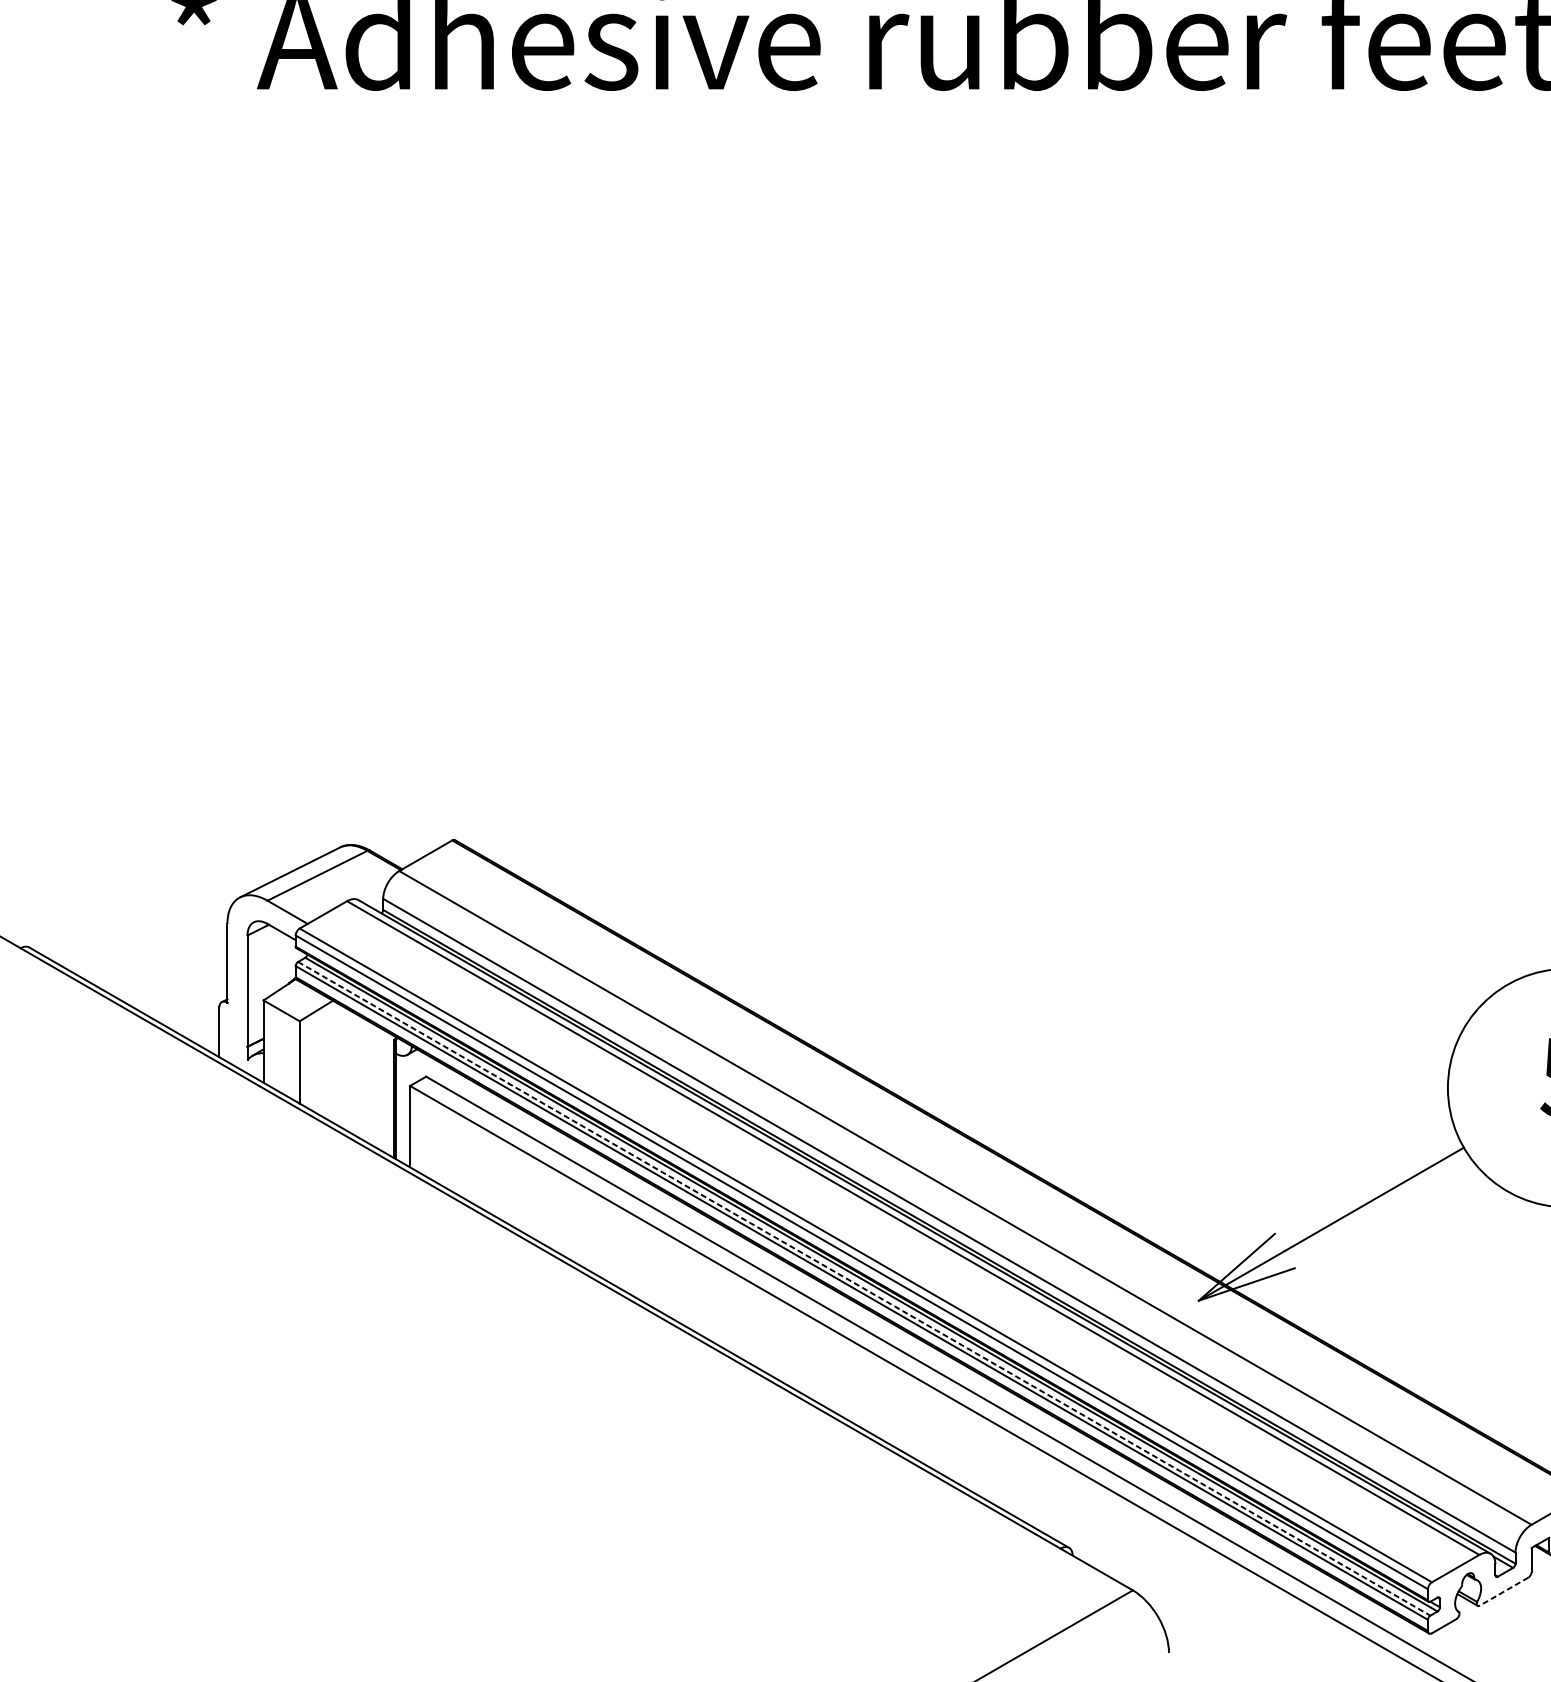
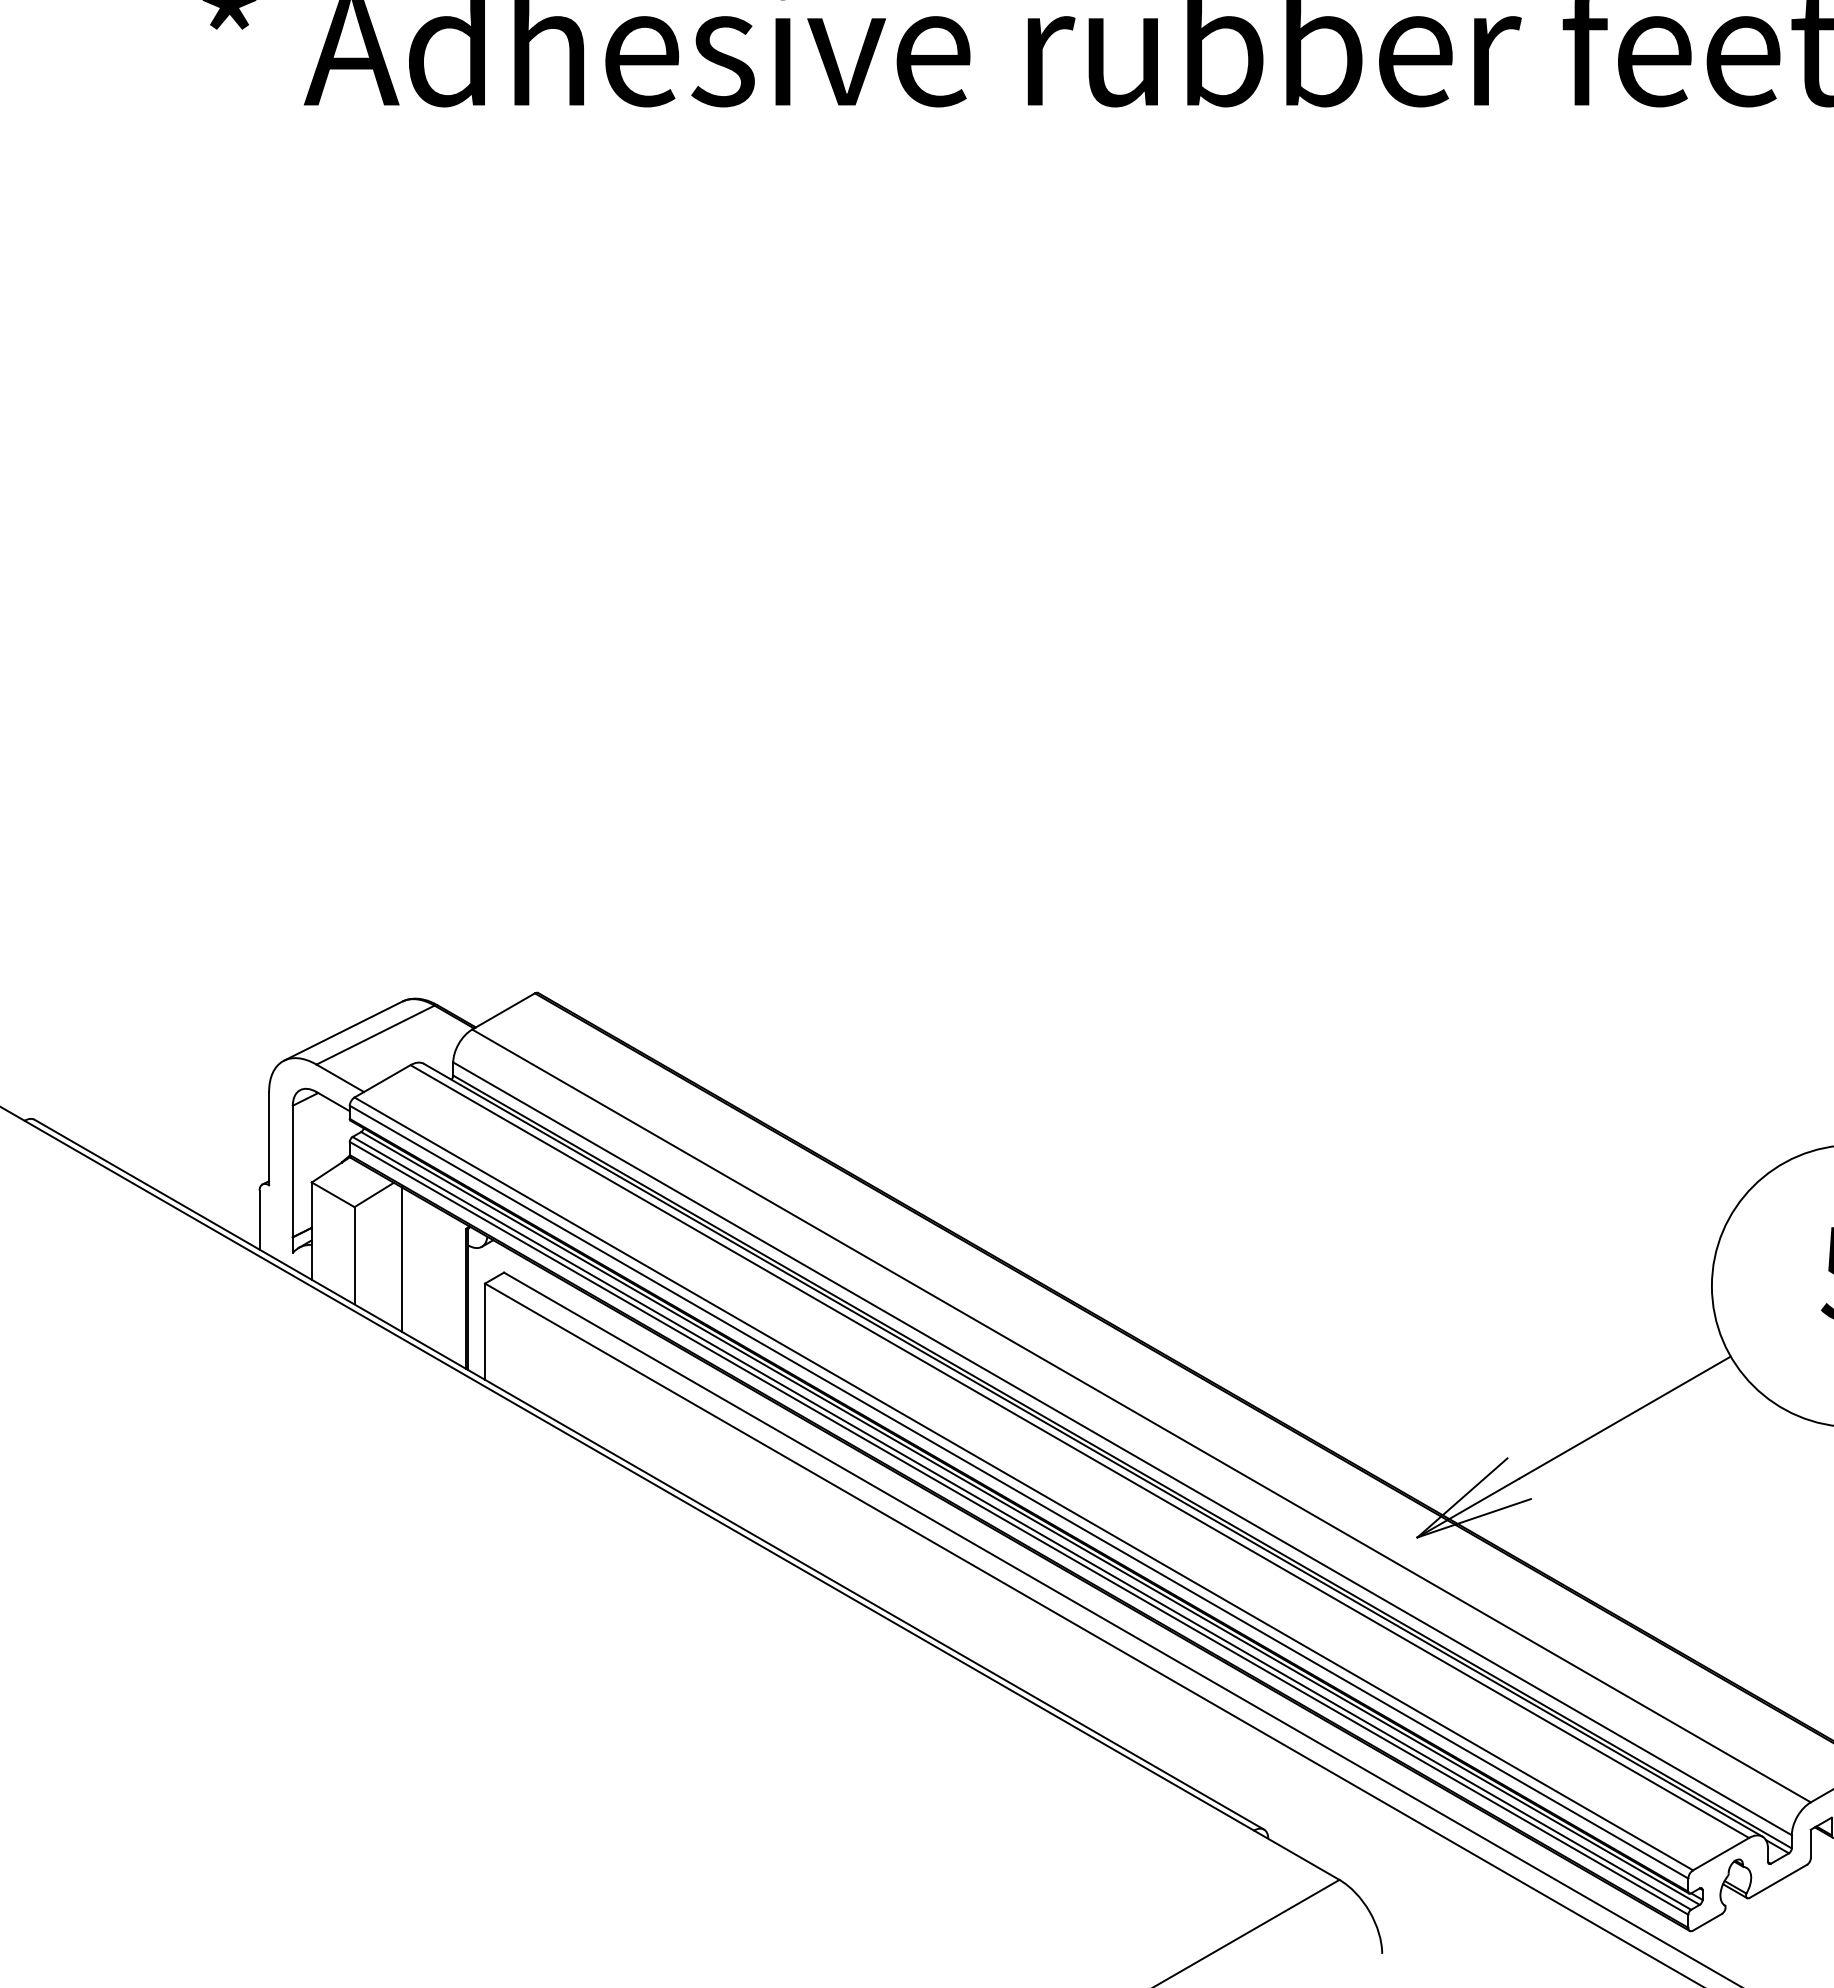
line: (340, 1065) -> (402, 1259), added
line: (863, 1288) -> (1021, 1523), dashed -> solid
line: (1504, 1591) -> (1778, 1881), dashed -> solid

